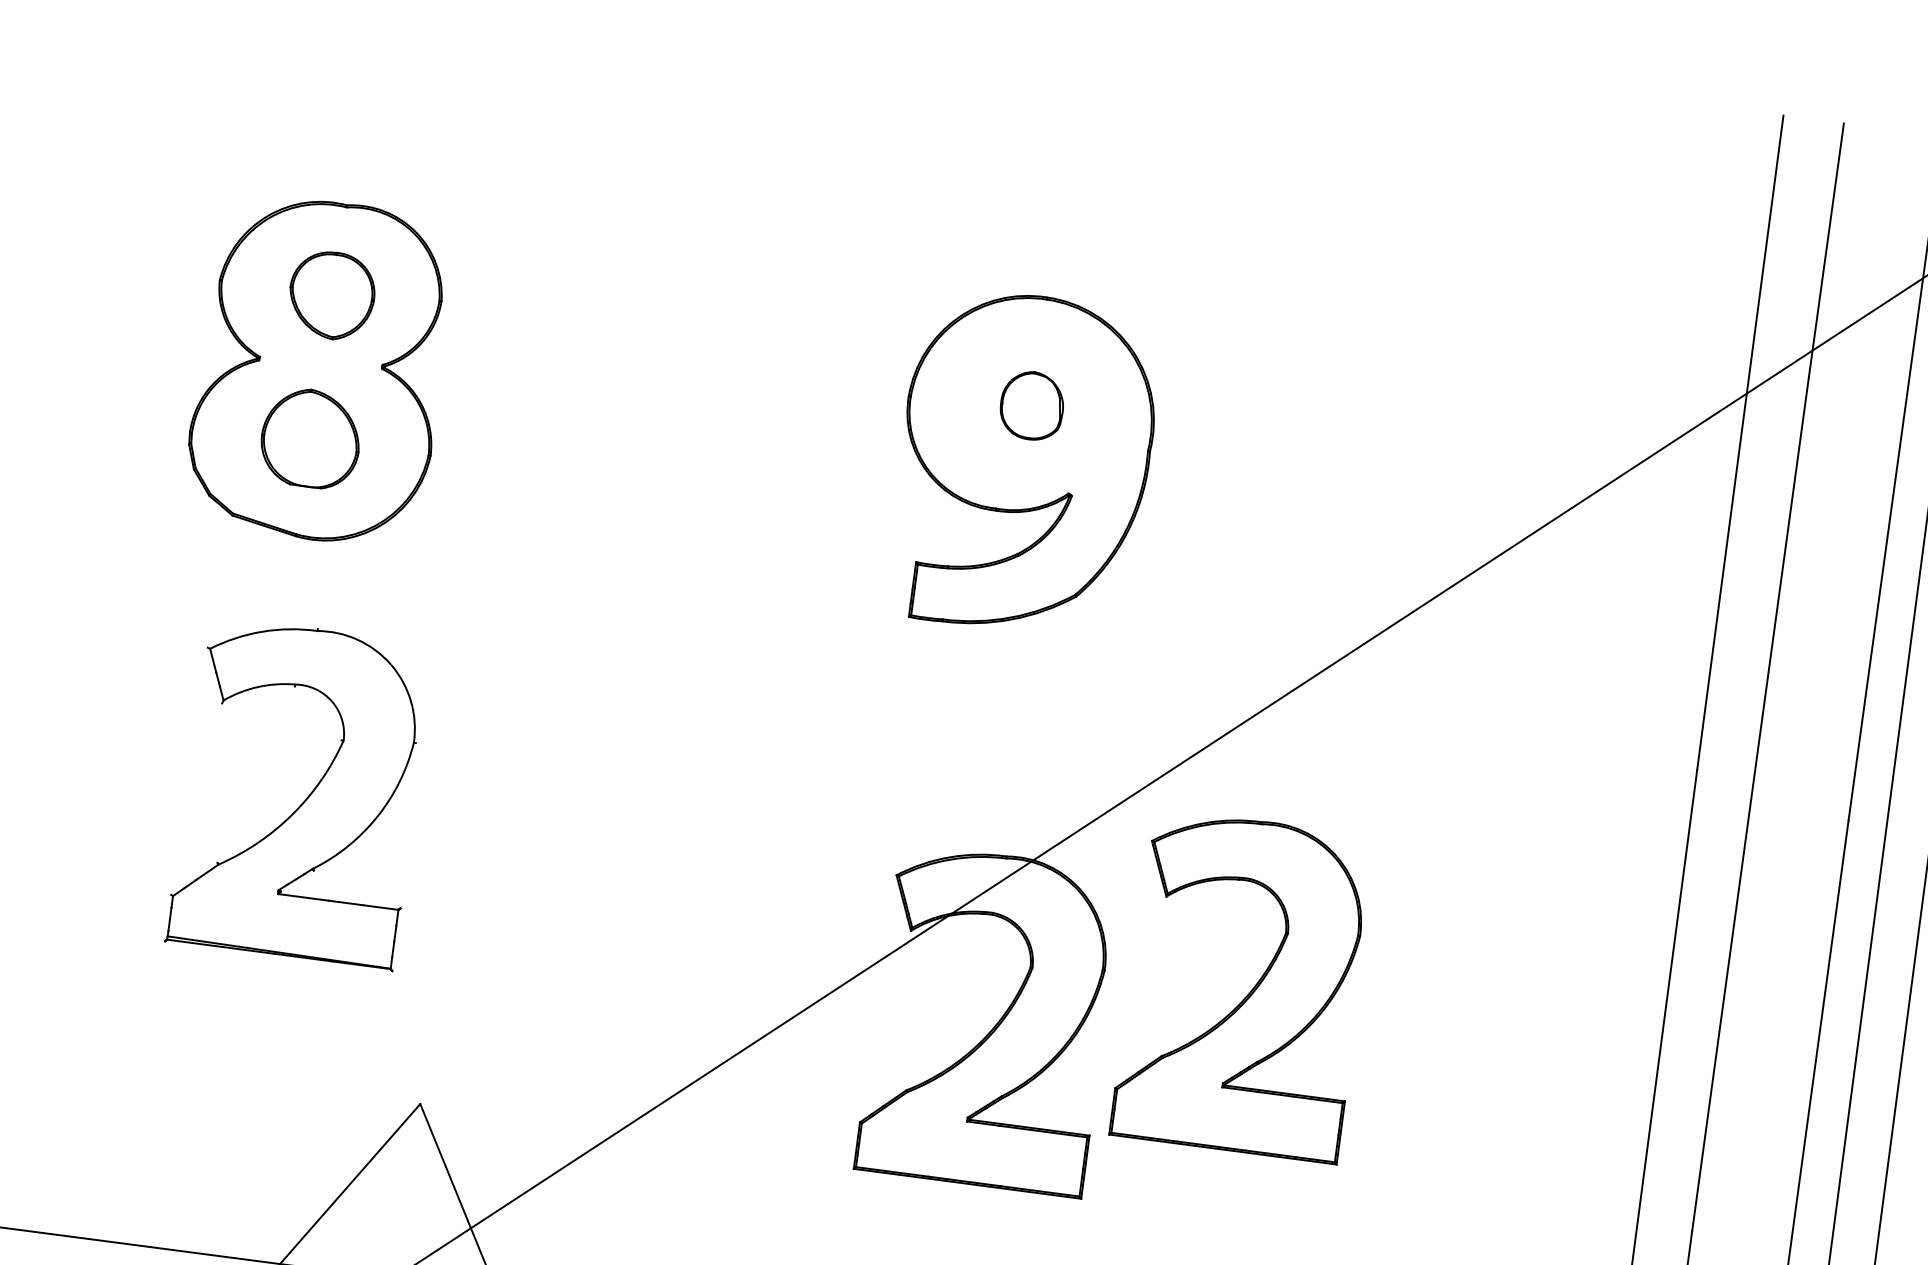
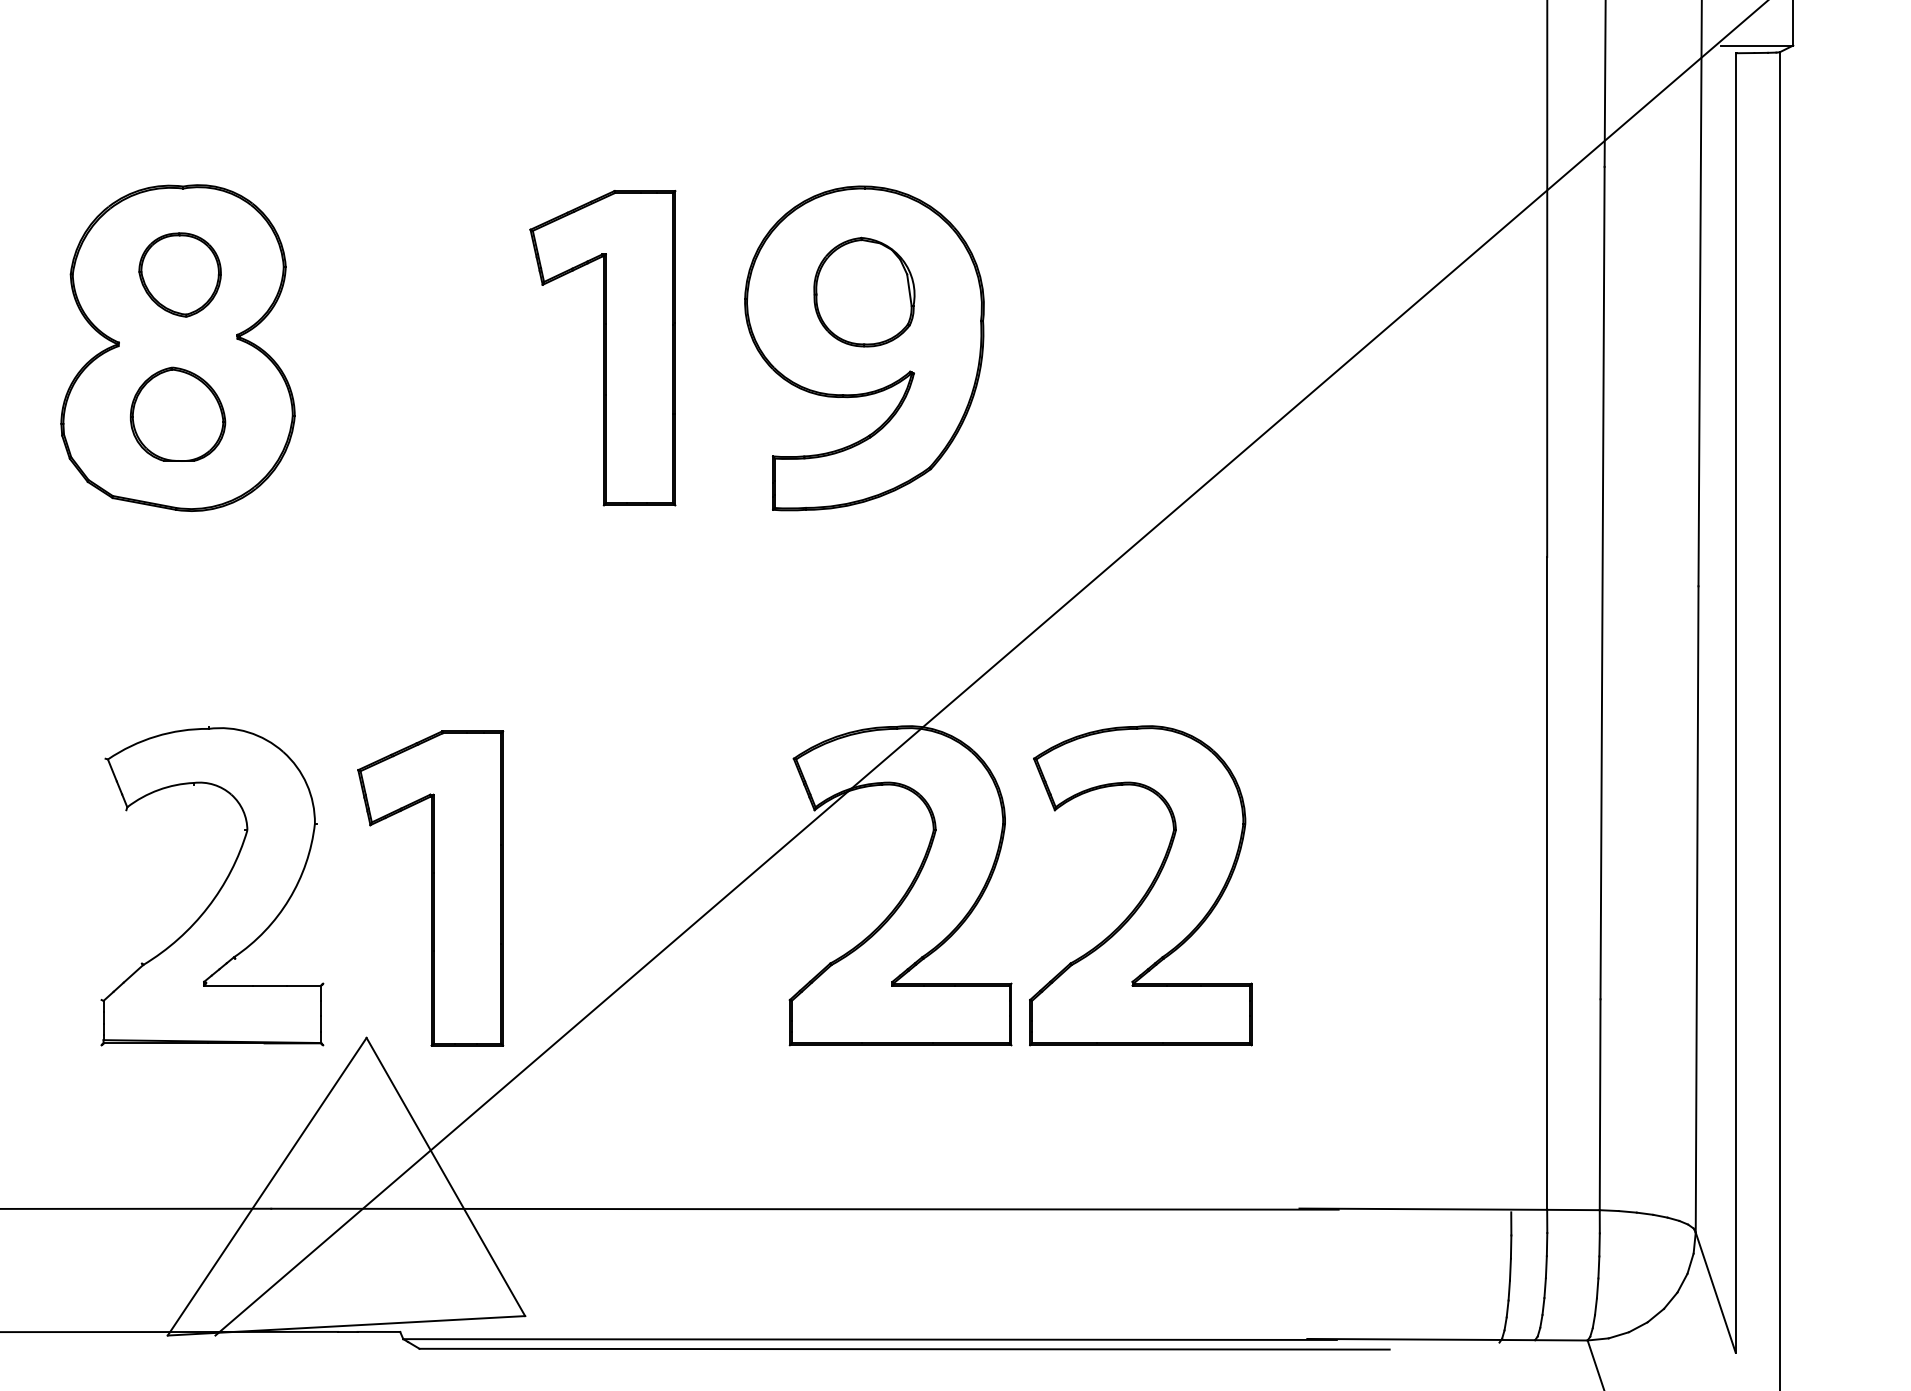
part: (1032, 405) -> (864, 291), size x1.67
part: (755, 428) -> (602, 348), added
part: (305, 798) -> (218, 890), moved
part: (506, 959) -> (430, 888), added
part: (1249, 991) -> (1146, 890), moved

